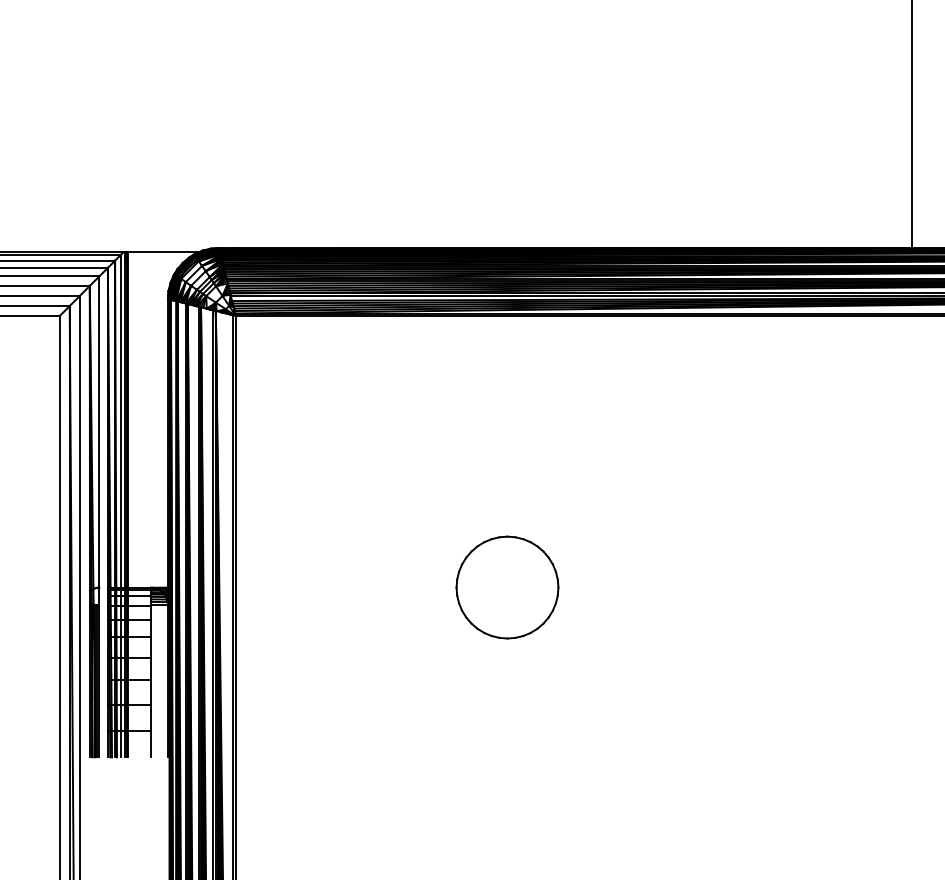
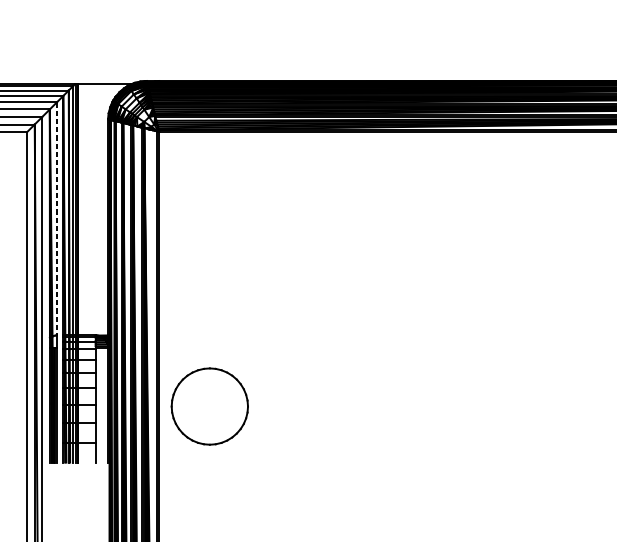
line: (99, 432) -> (57, 219), solid -> dashed
part: (507, 587) -> (209, 406), moved

